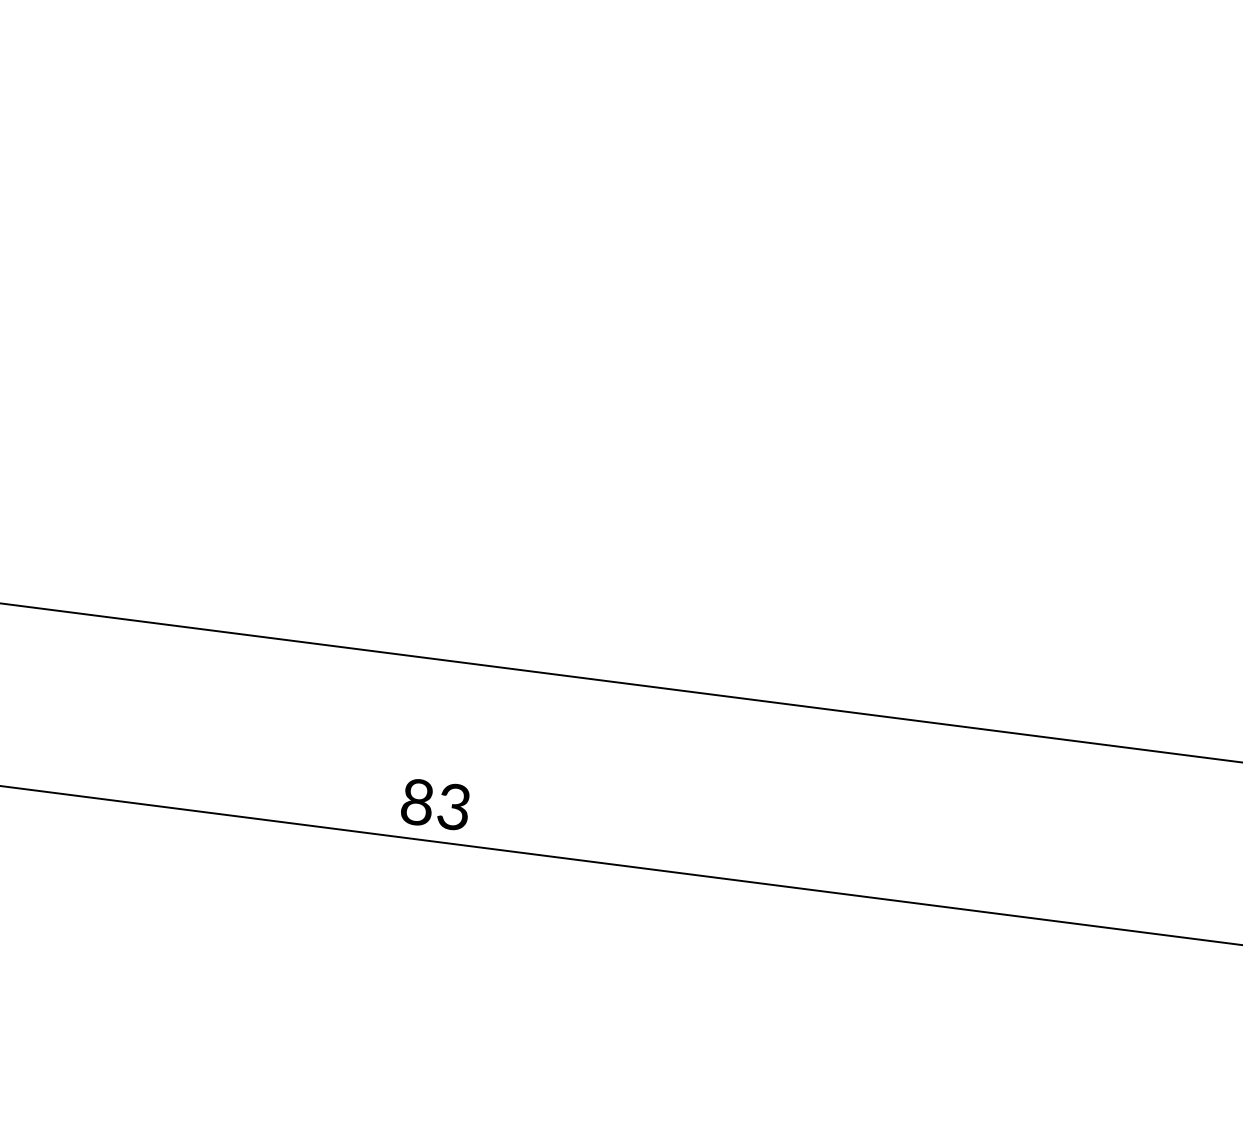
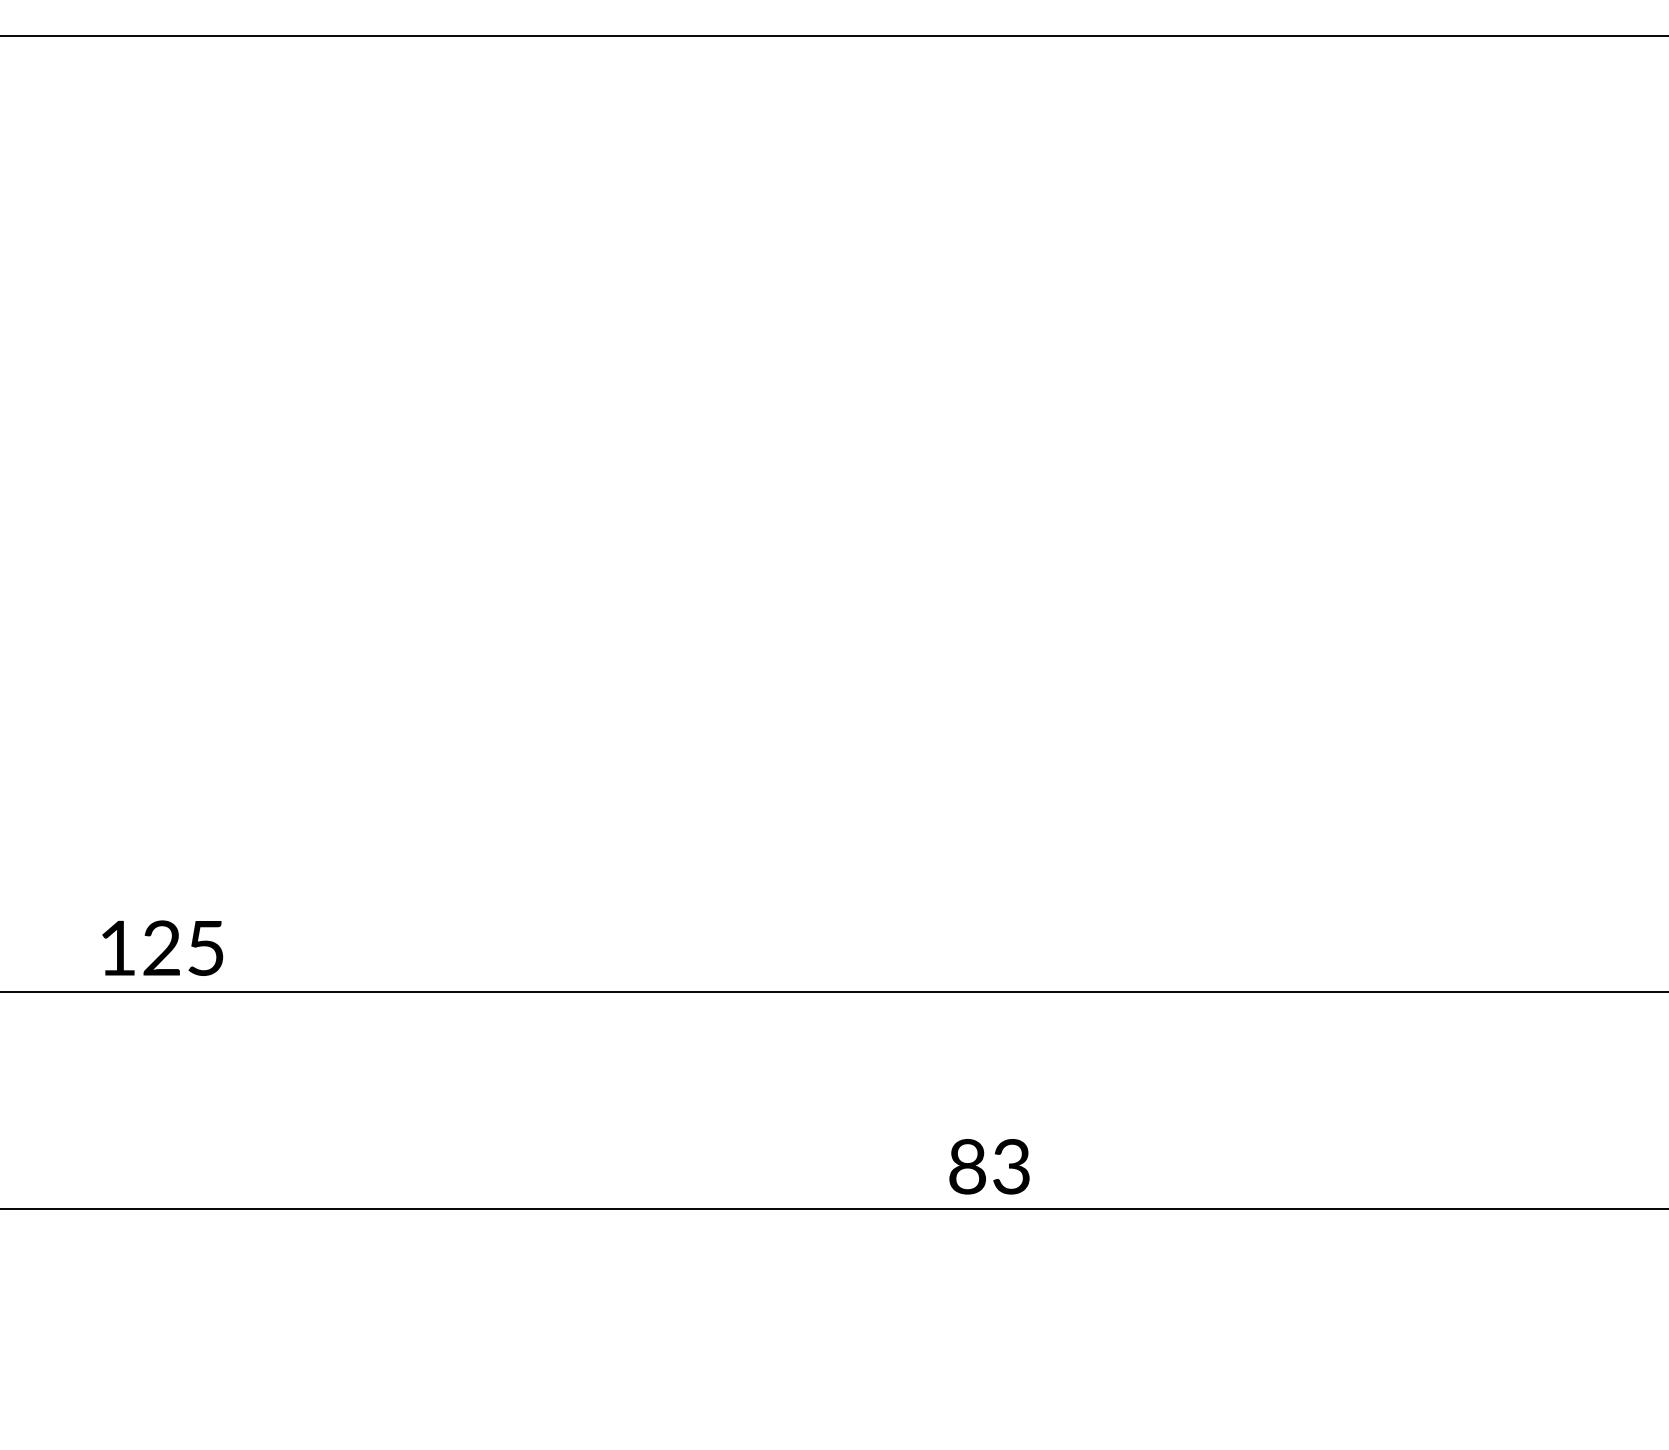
text: (435, 804) -> (989, 1166), moved

